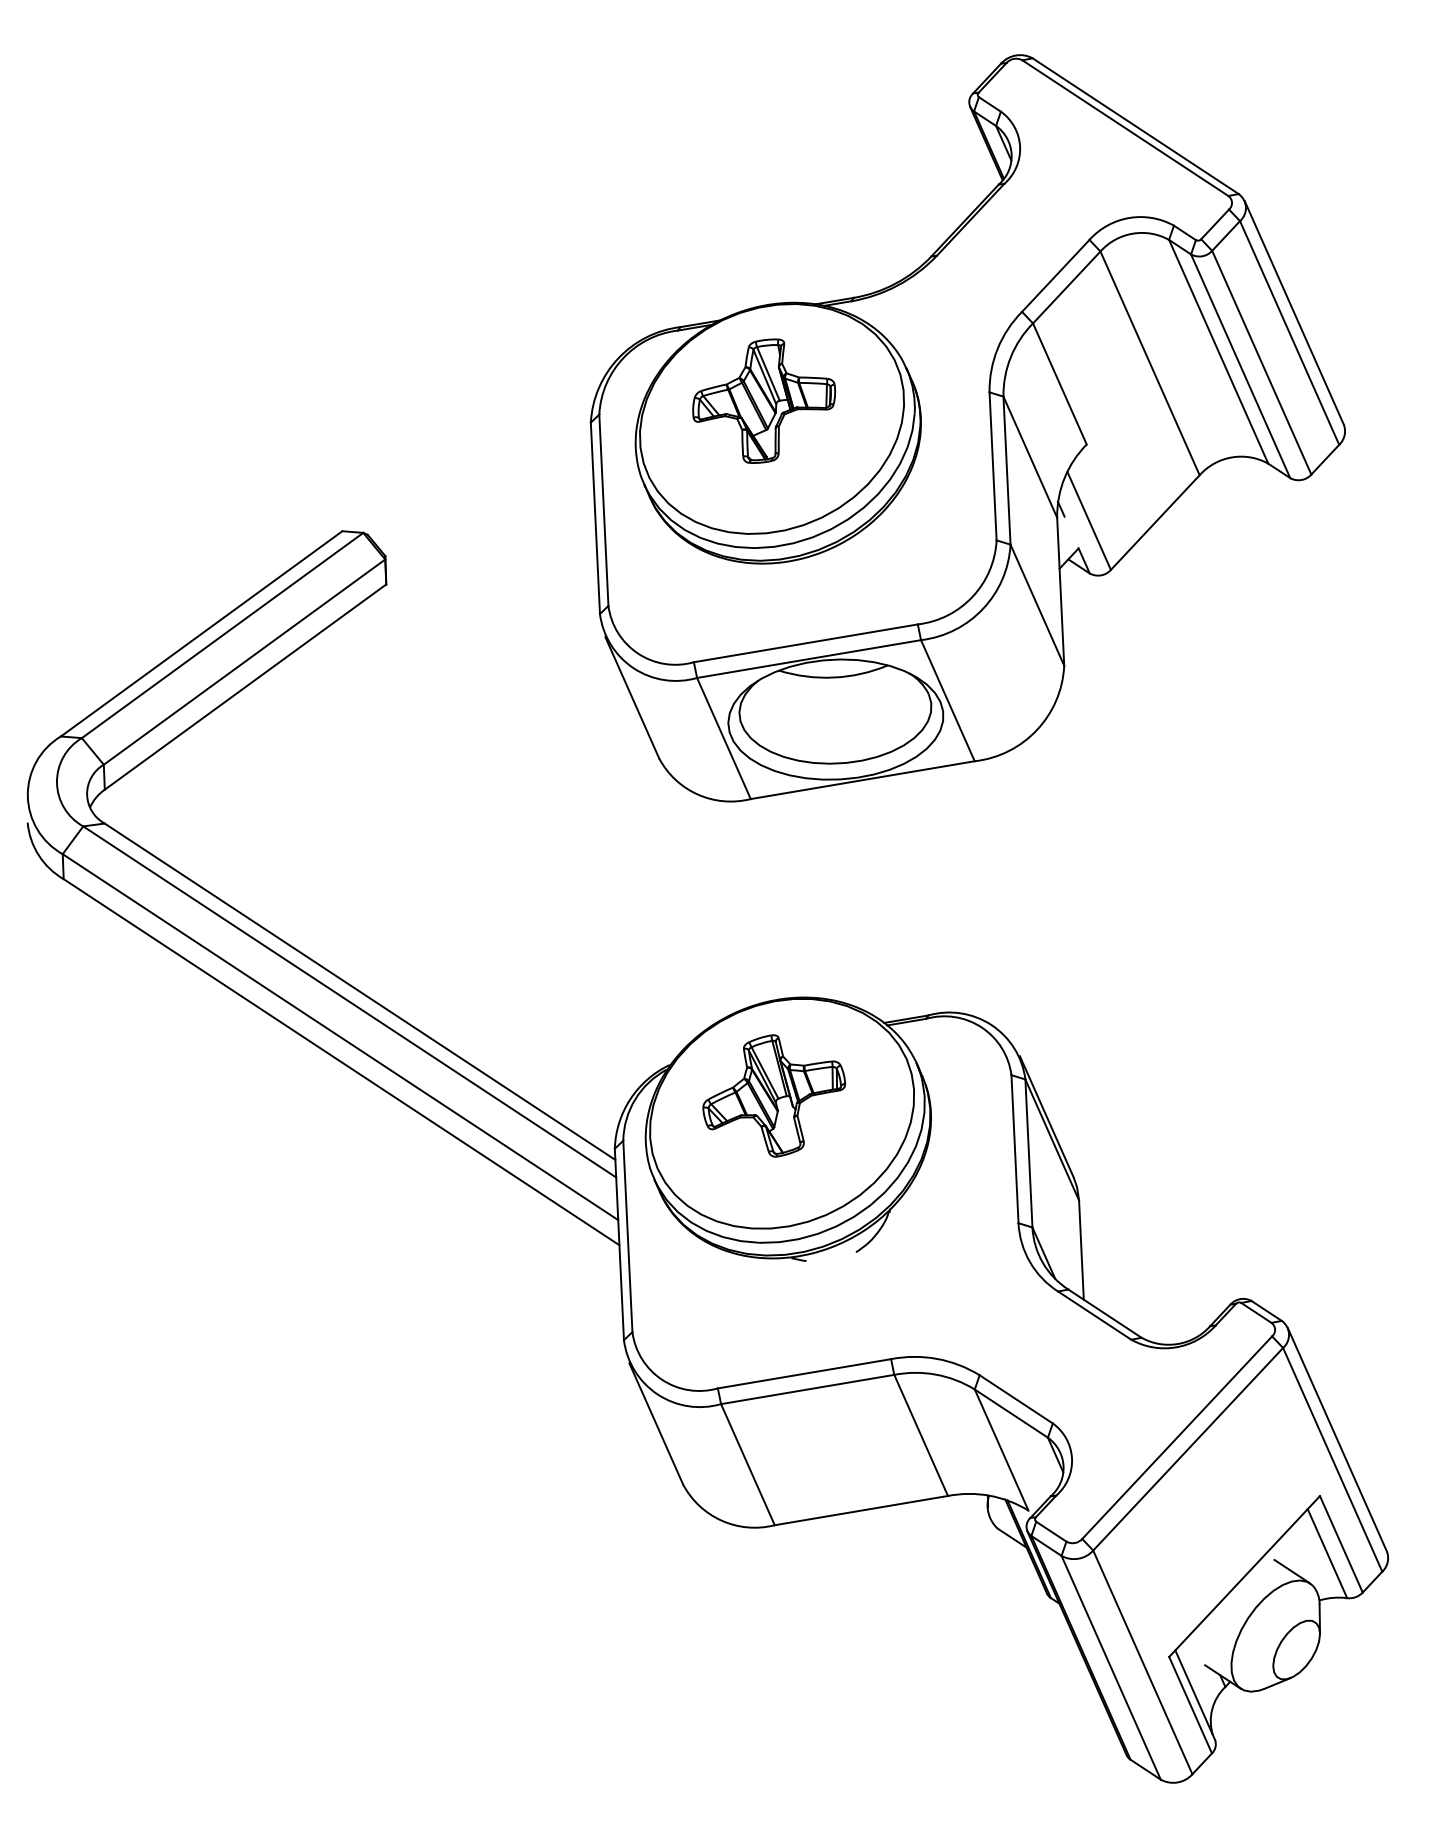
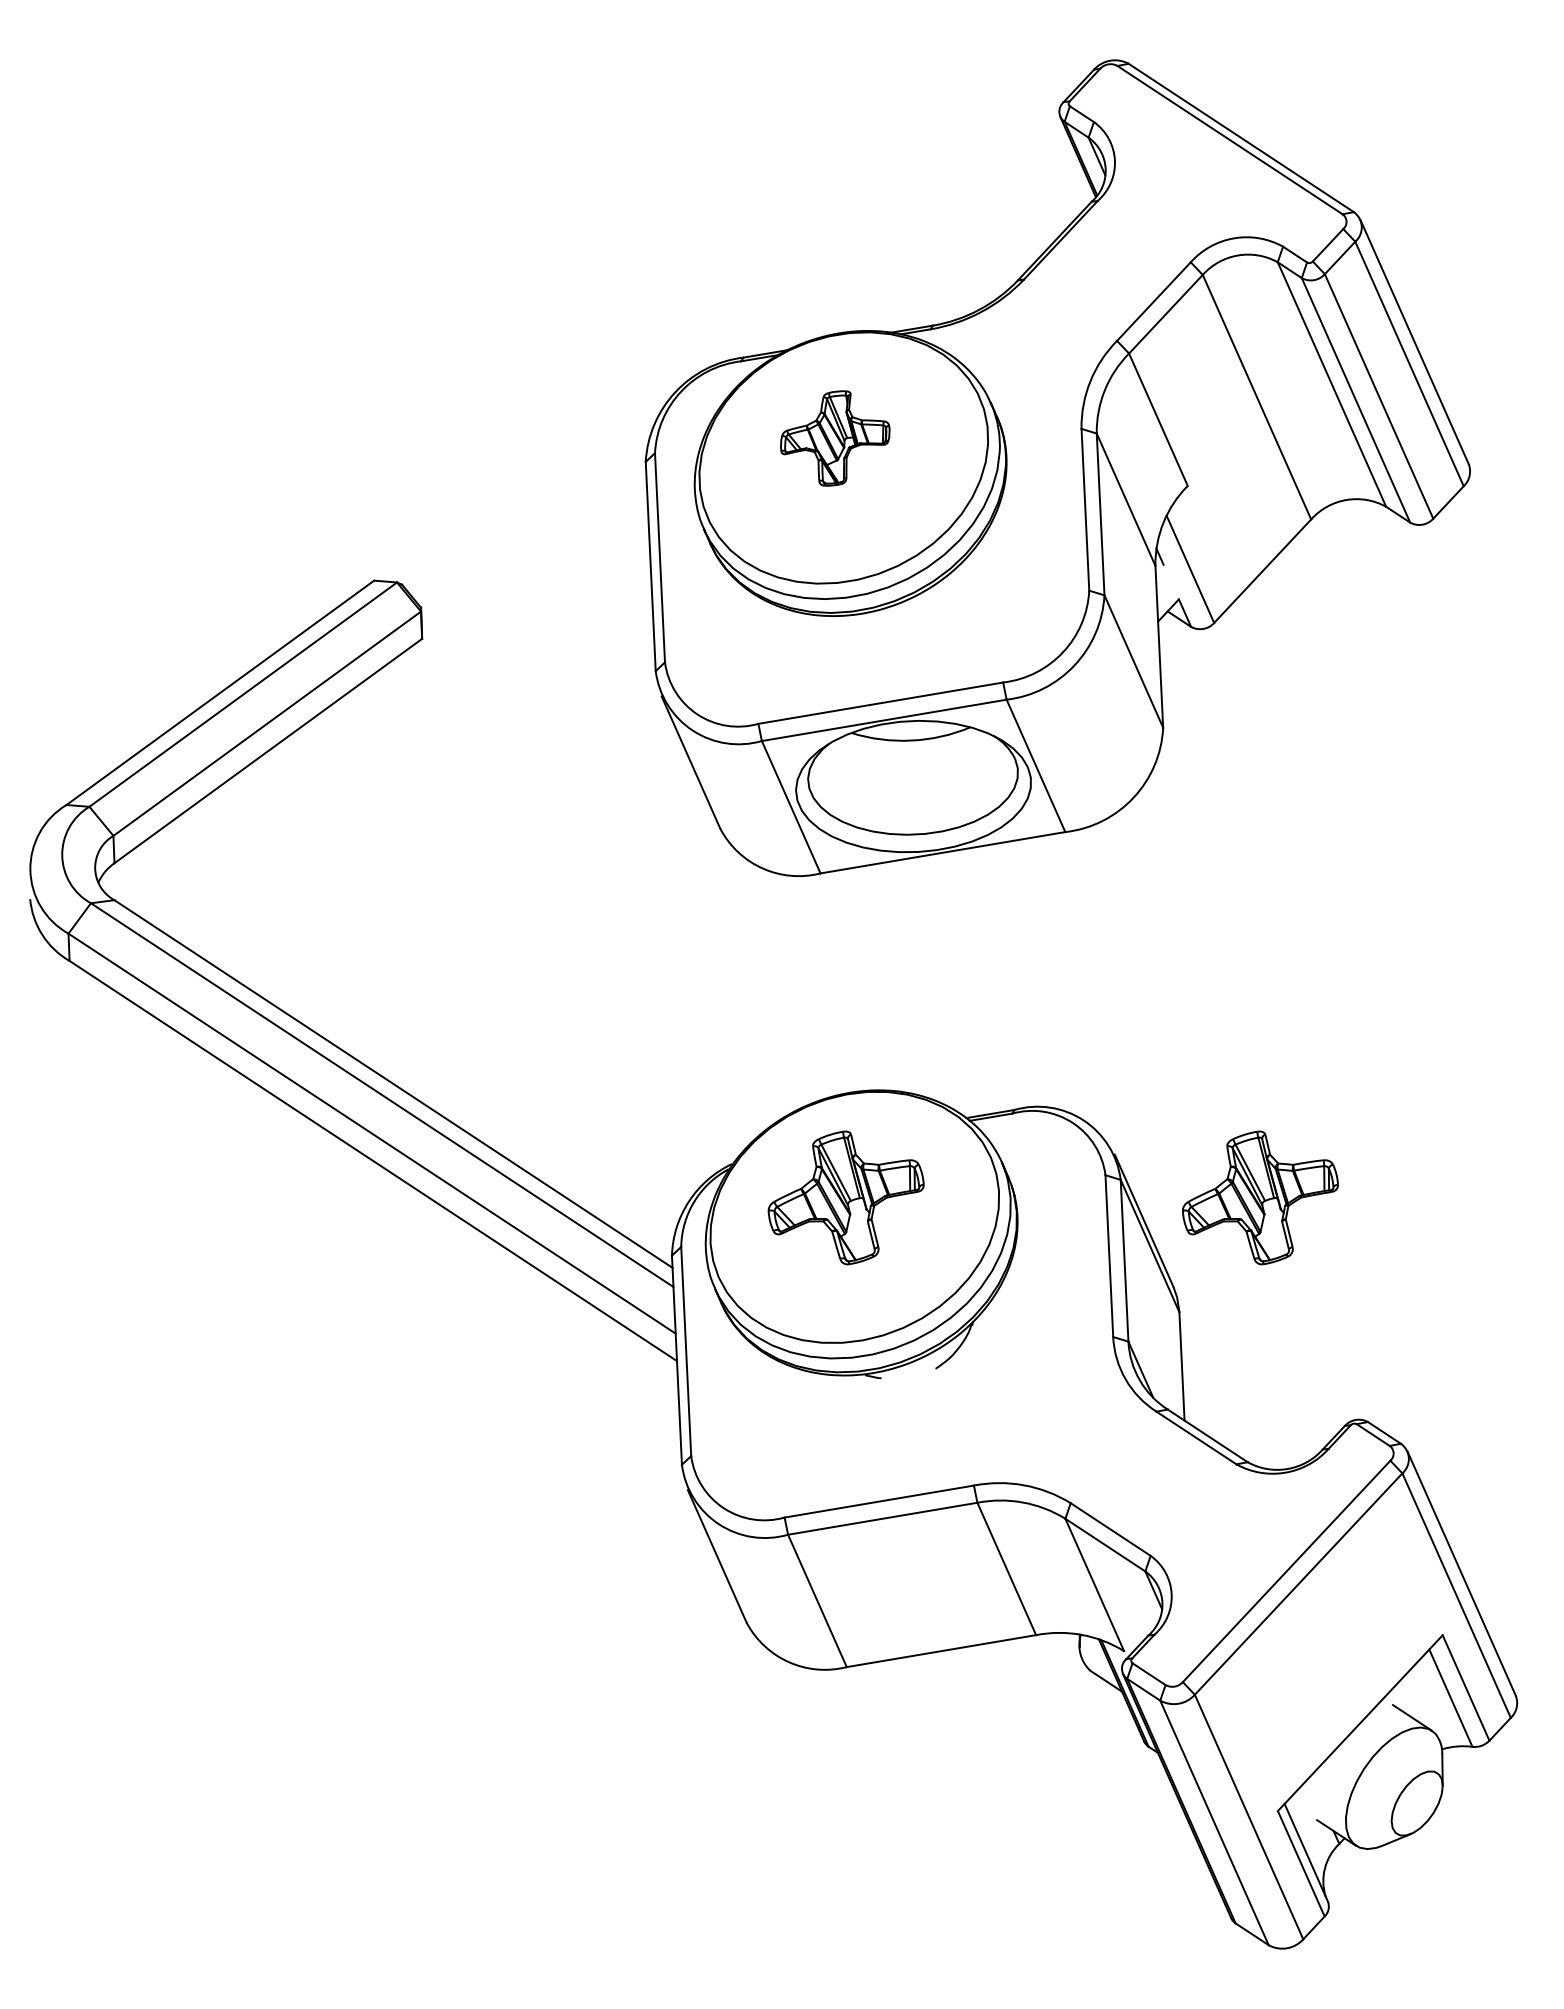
part: (764, 400) -> (835, 437), size x0.7
part: (1153, 1095) -> (1260, 1197), added

